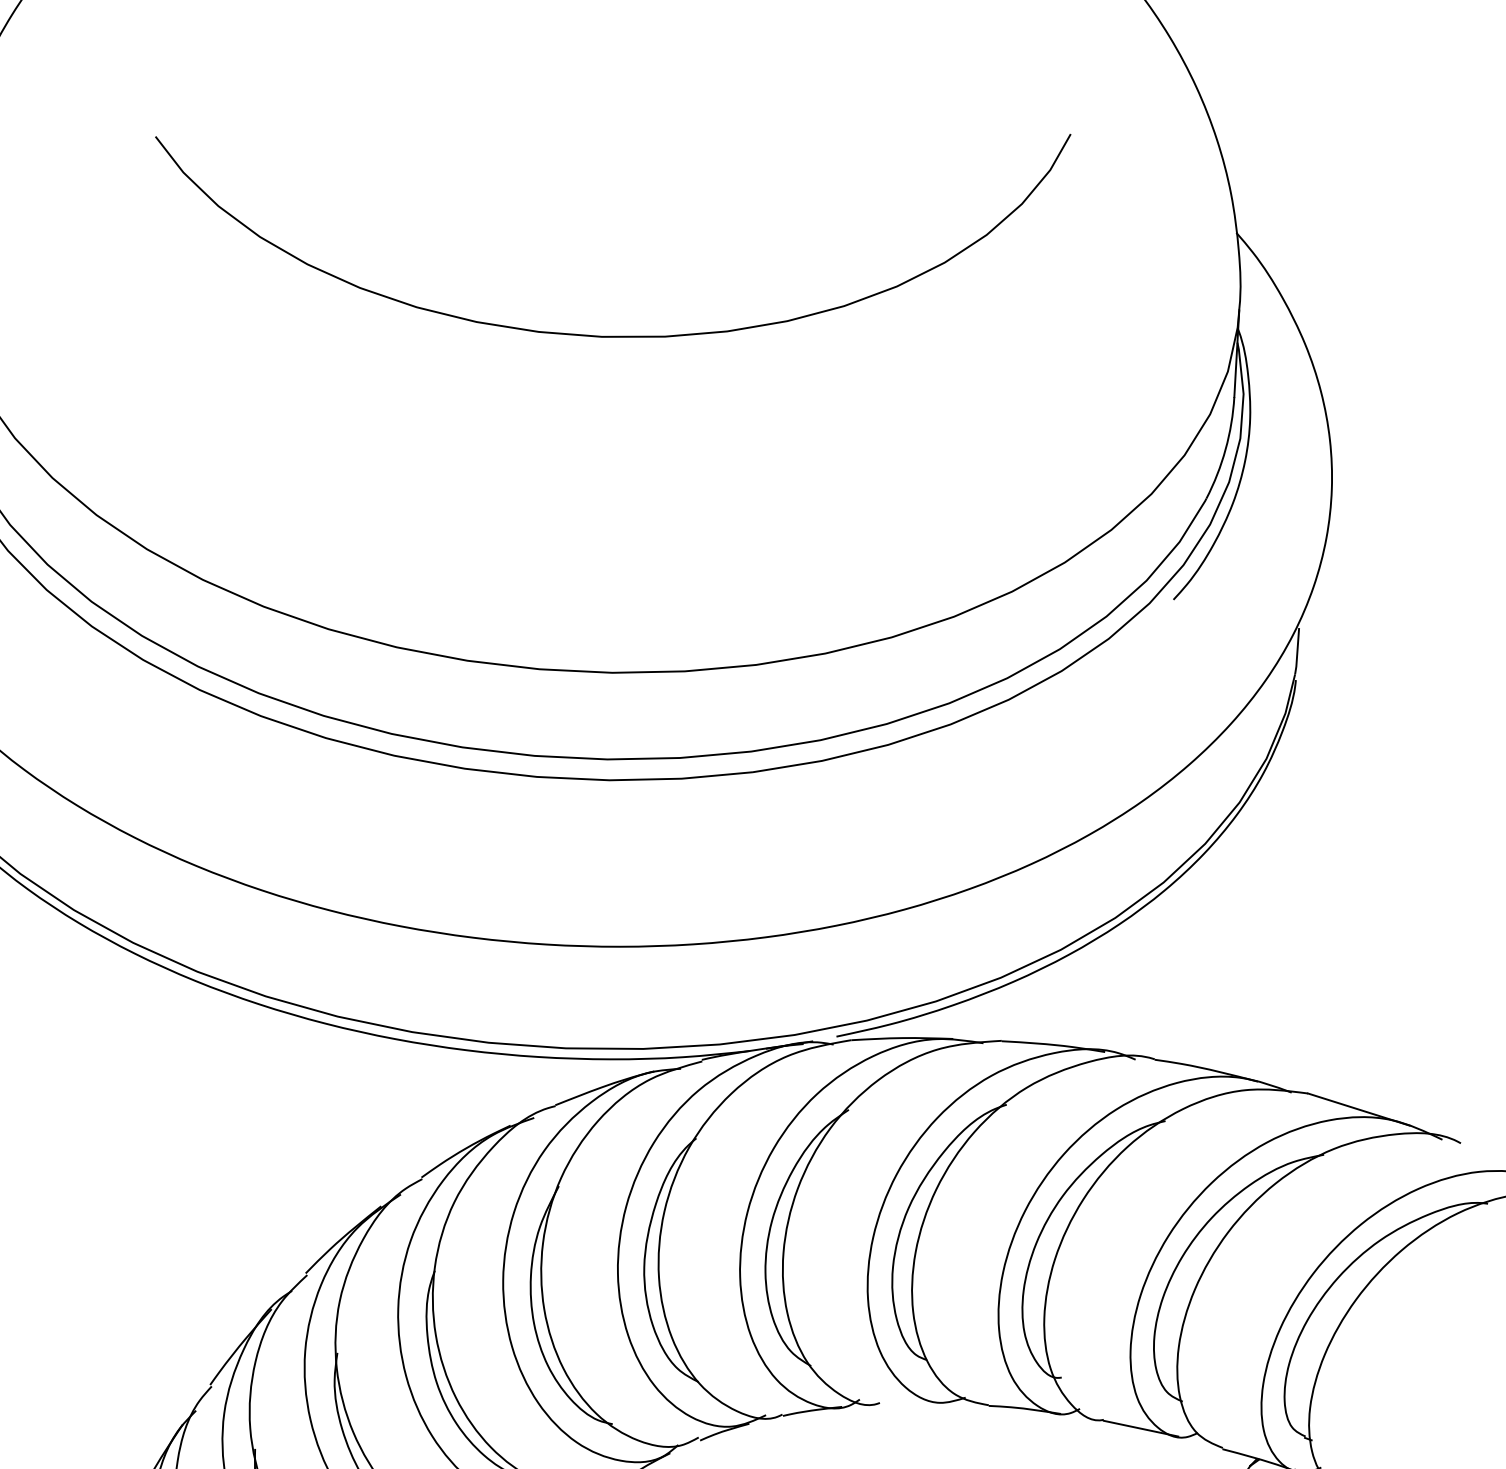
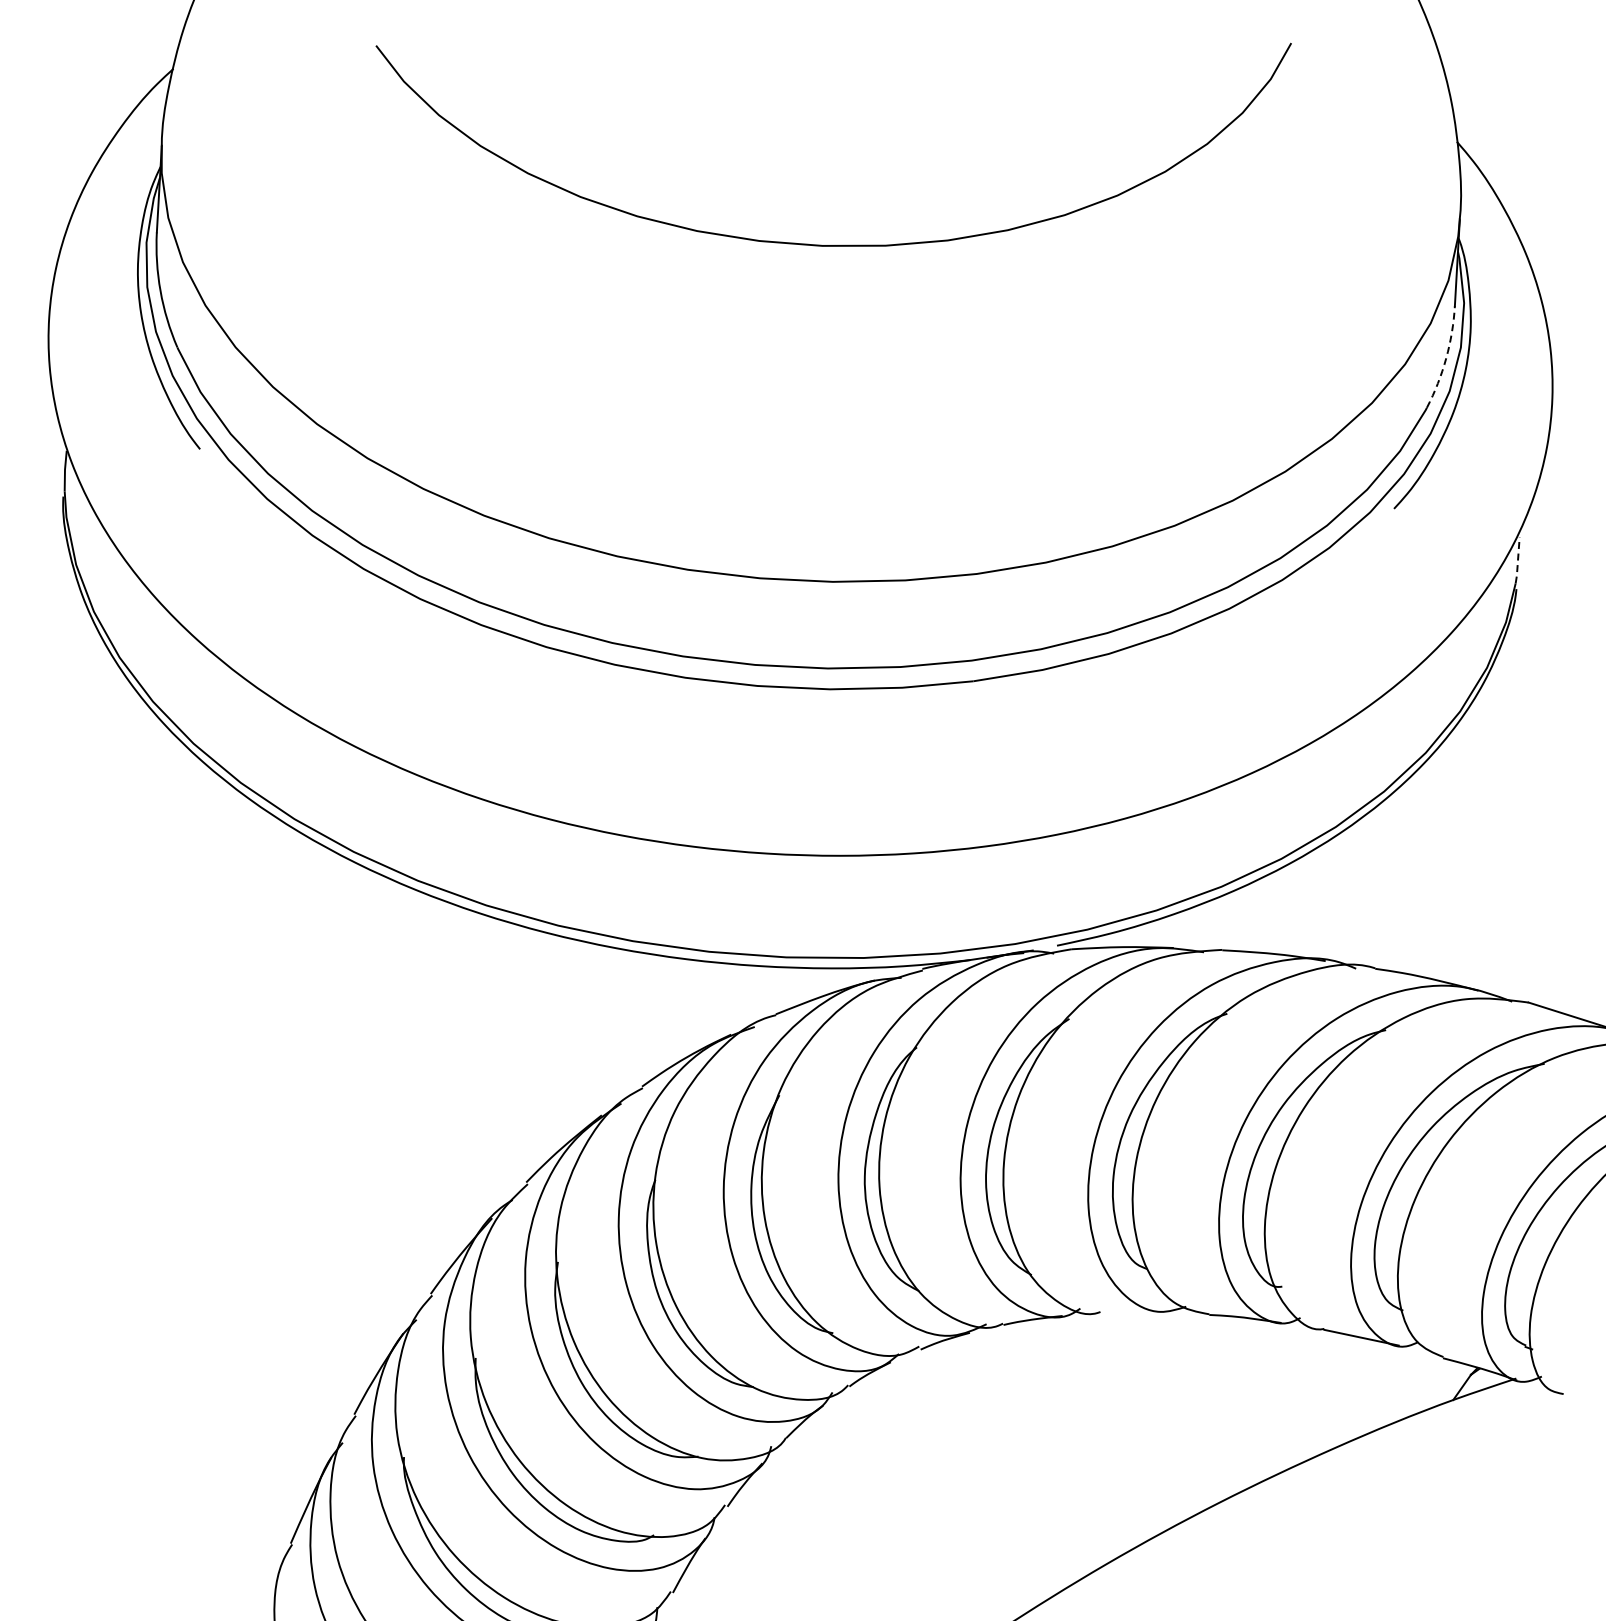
arc: (1225, 449) -> (1446, 358), solid -> dashed
line: (1296, 651) -> (1517, 560), solid -> dashed

